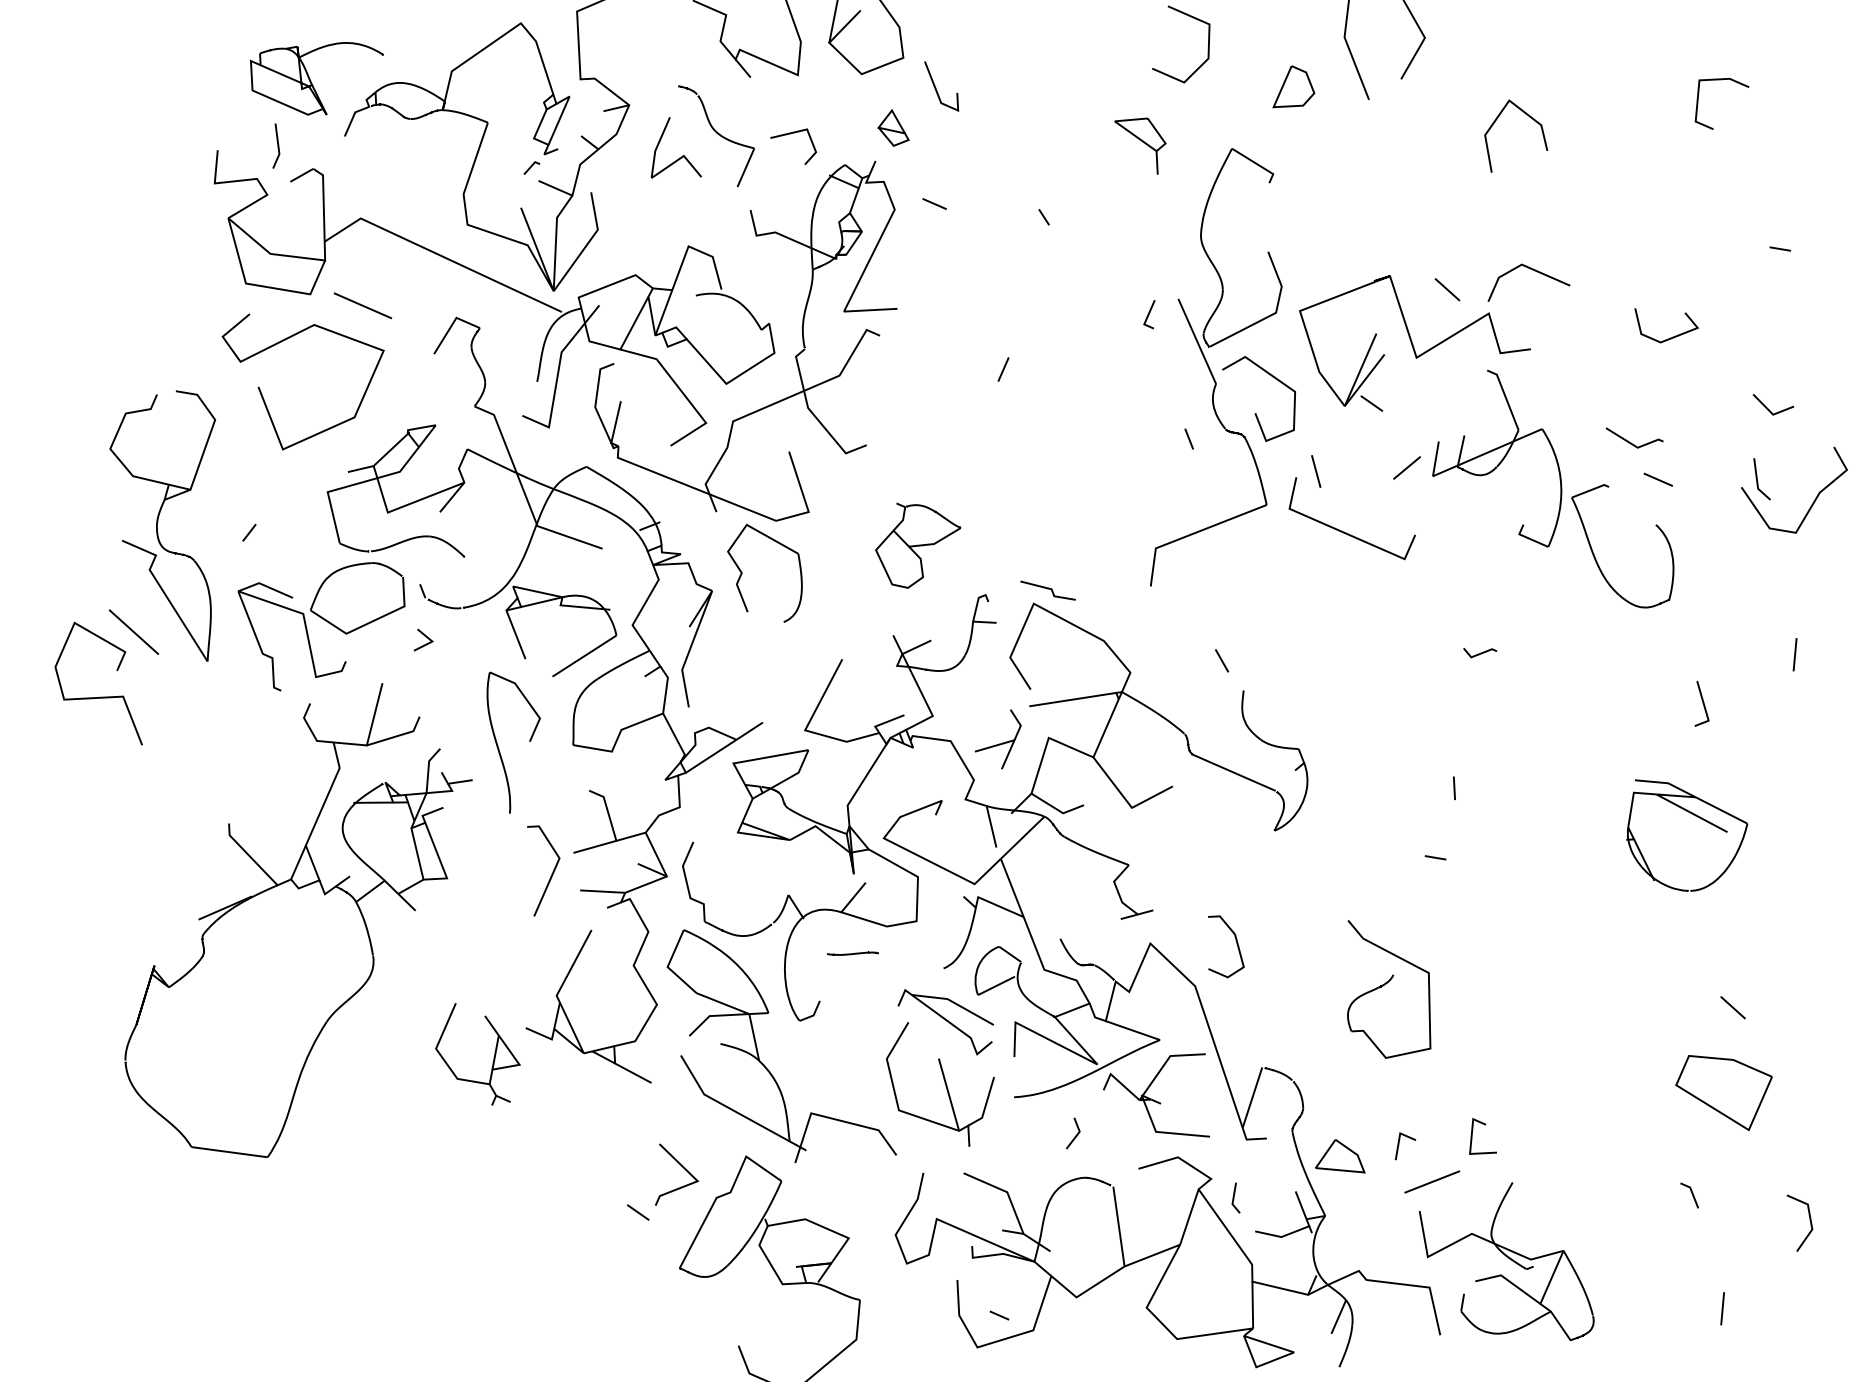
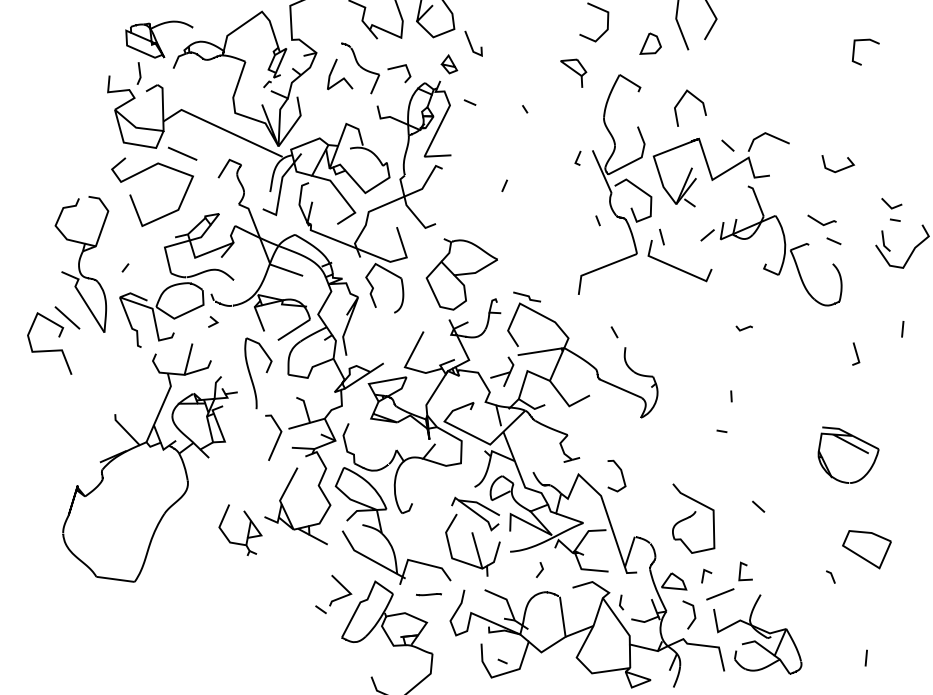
line: (1528, 118) -> (696, 99), moved
line: (1780, 247) -> (895, 219), moved
part: (917, 545) -> (461, 274), size x1.67
part: (1687, 834) -> (848, 454), moved
curve: (851, 953) -> (428, 594), moved
part: (1388, 989) -> (693, 518), moved
line: (1732, 1007) -> (758, 506), moved
line: (1689, 1192) -> (830, 575), moved
line: (1808, 1221) -> (693, 614), moved

